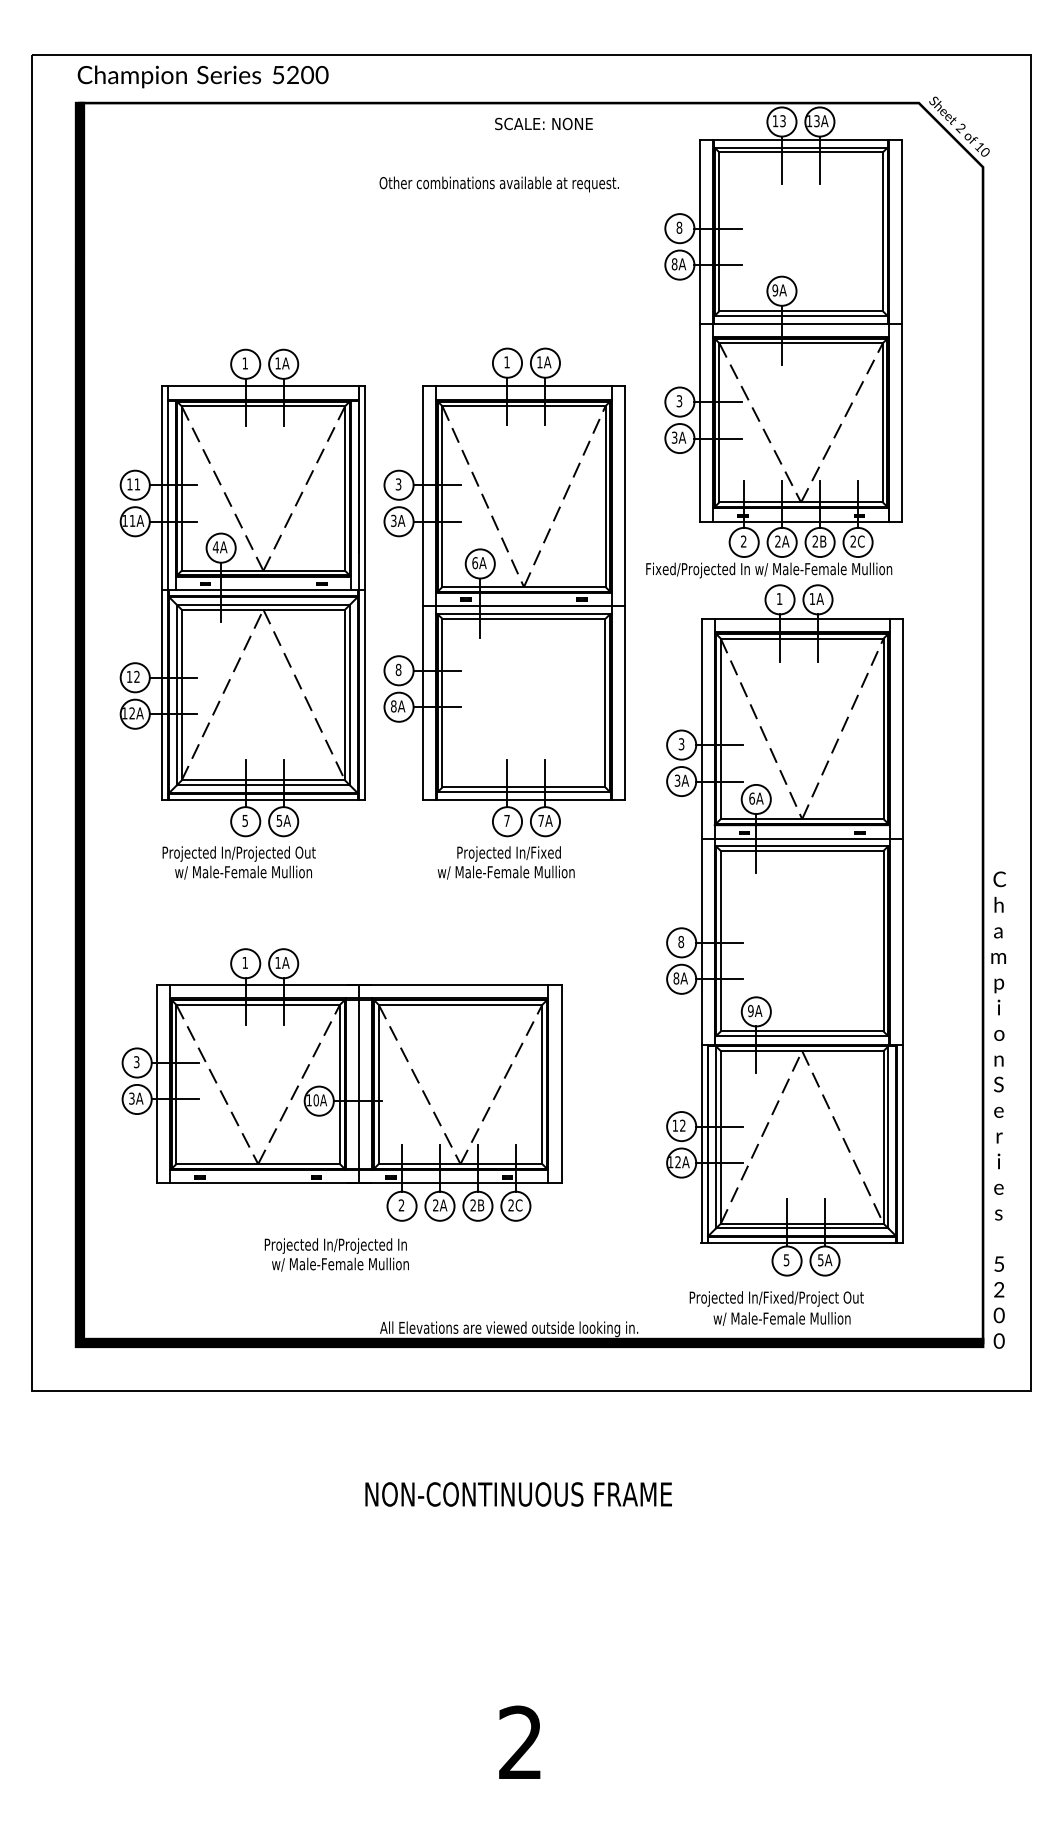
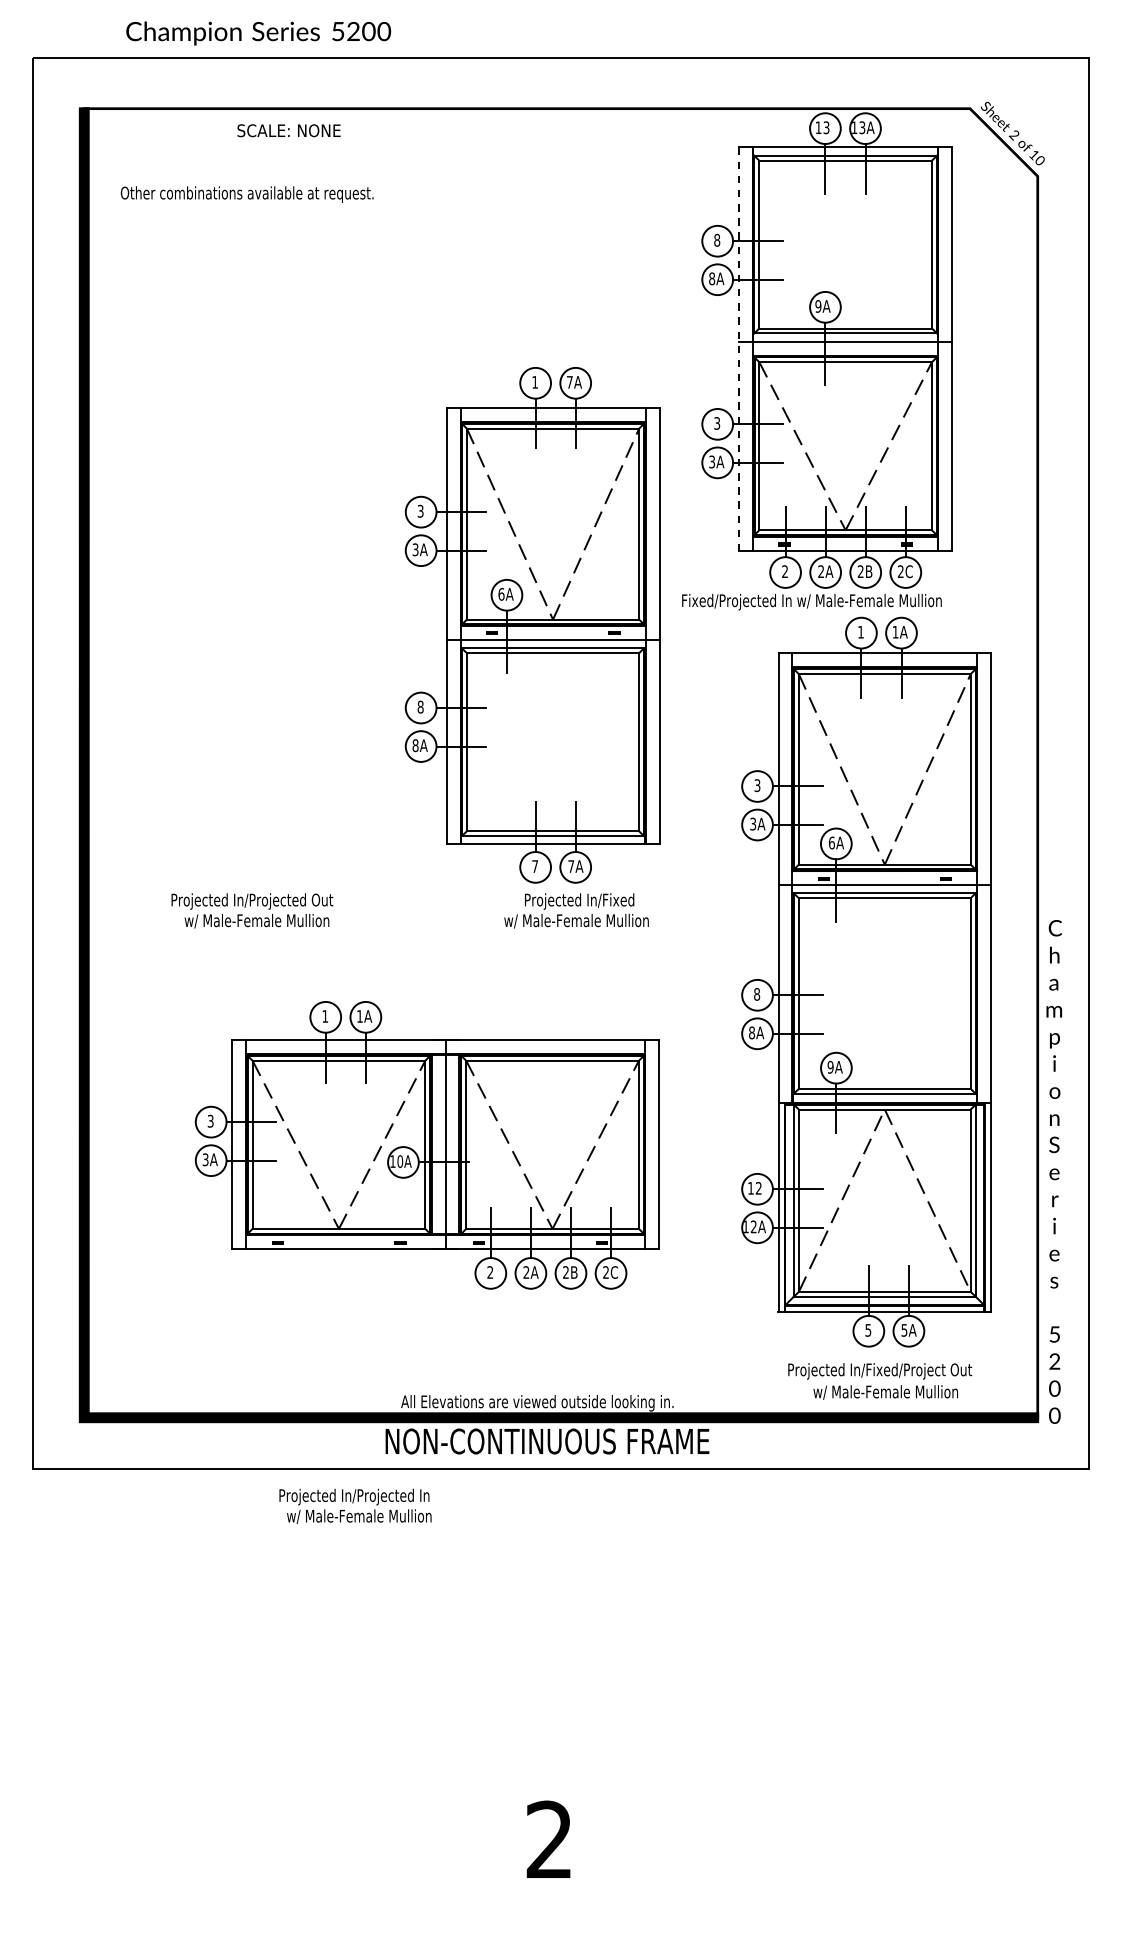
text: (202, 76) -> (257, 33), moved
text: (543, 123) -> (288, 130), moved
text: (498, 184) -> (246, 194), moved
line: (700, 330) -> (739, 348), solid -> dashed
text: (539, 362) -> (569, 382), 1A -> 7A
part: (242, 592) -> (255, 625), removed
text: (505, 862) -> (575, 910), moved
part: (784, 930) -> (866, 982), moved
part: (341, 1084) -> (426, 1144), moved
text: (336, 1254) -> (355, 1505), moved
text: (776, 1308) -> (879, 1381), moved
text: (518, 1494) -> (547, 1441), moved

